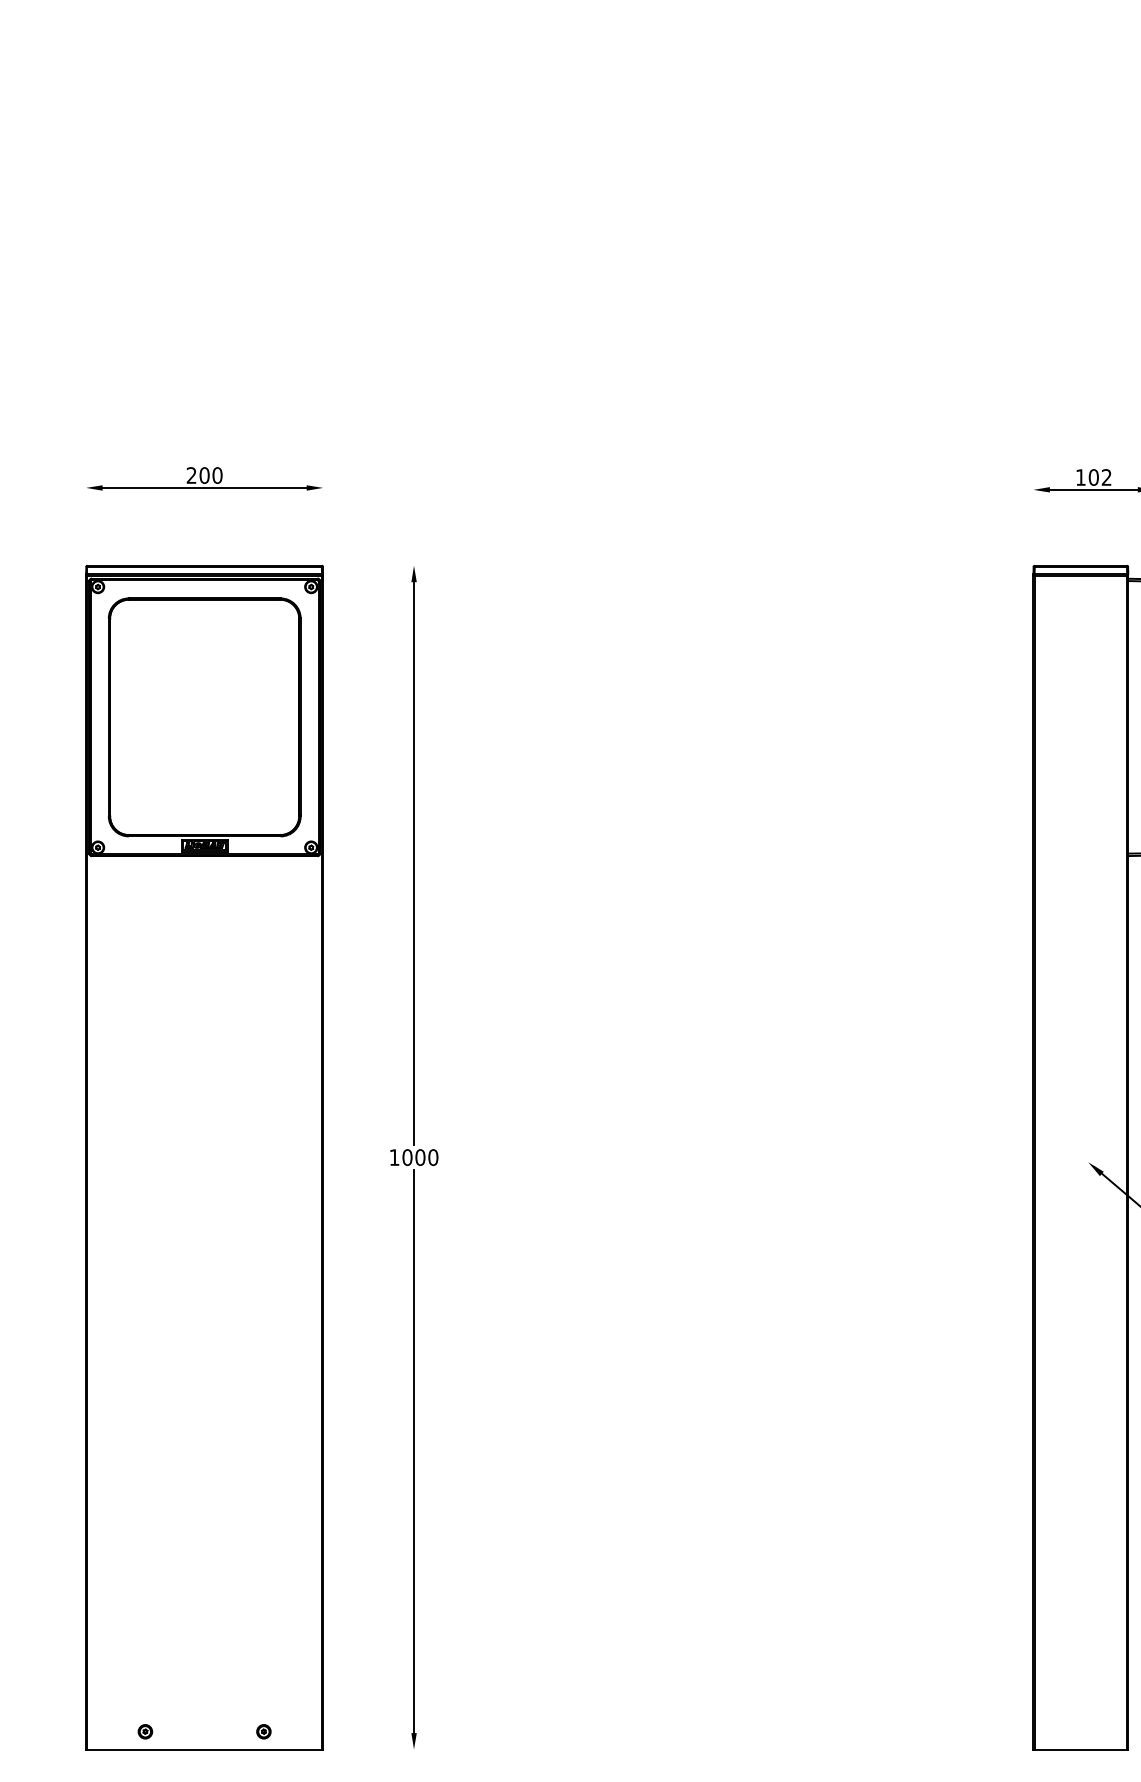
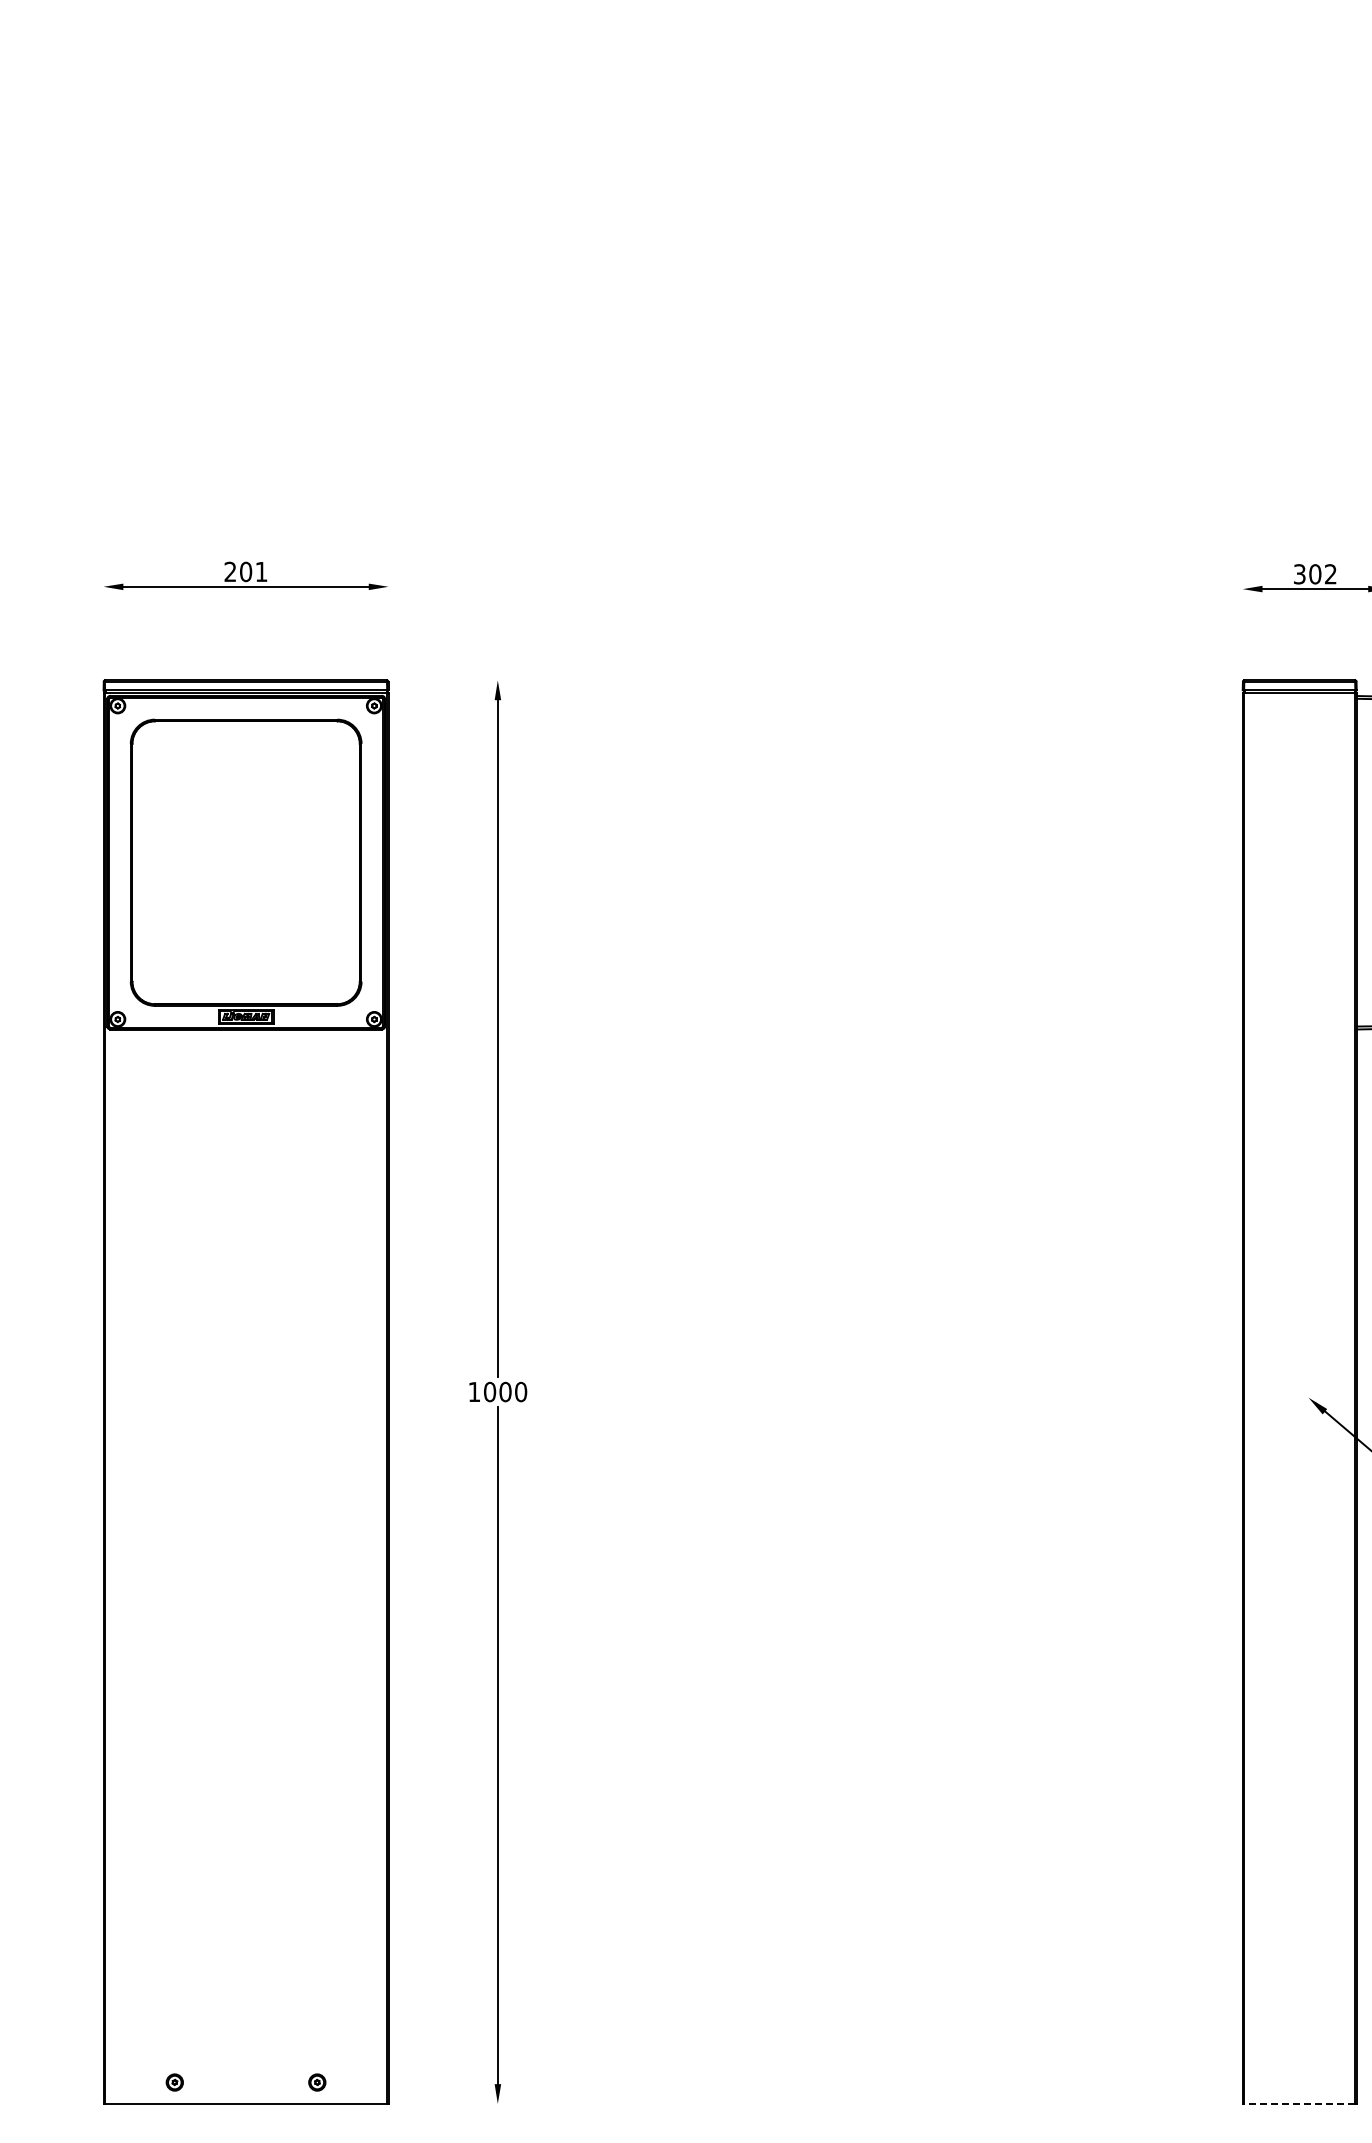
text: (217, 475) -> (261, 571), 200 -> 201
text: (1080, 477) -> (1299, 574), 102 -> 302
line: (1080, 1749) -> (1299, 2103), solid -> dashed

